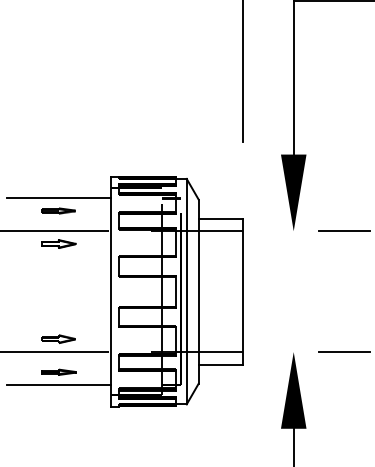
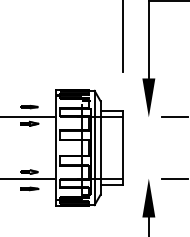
line: (58, 197) -> (29, 100), removed
line: (58, 385) -> (29, 195), removed

